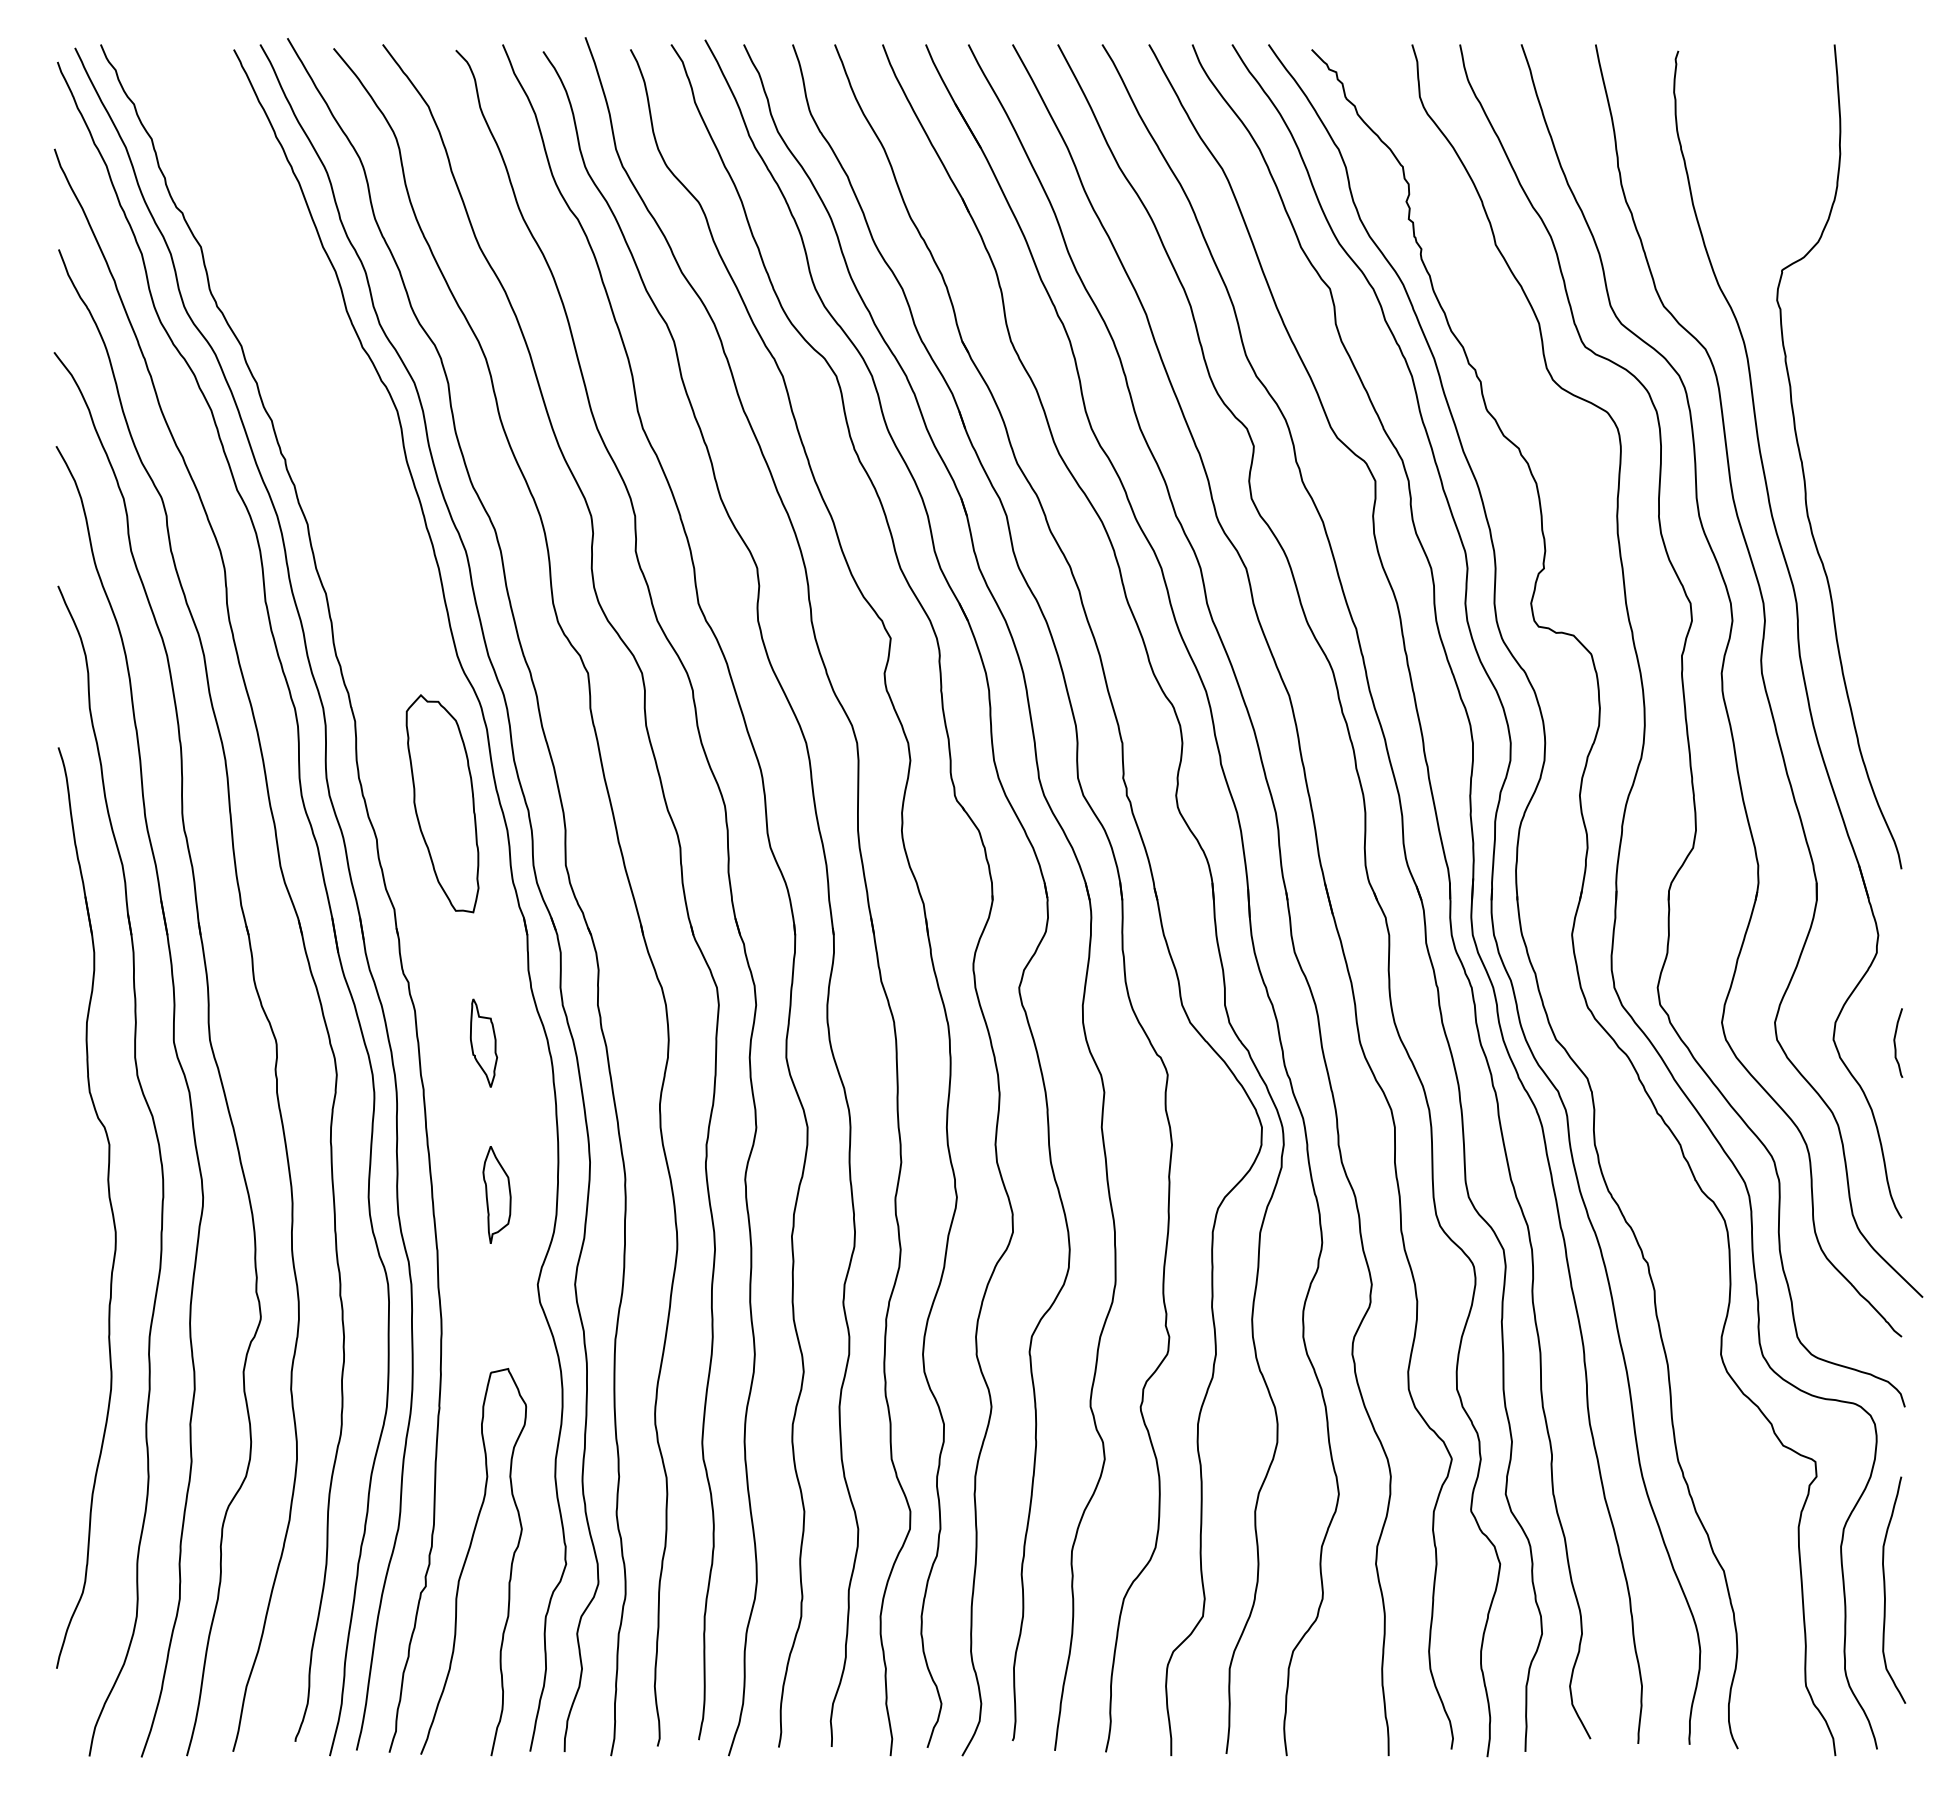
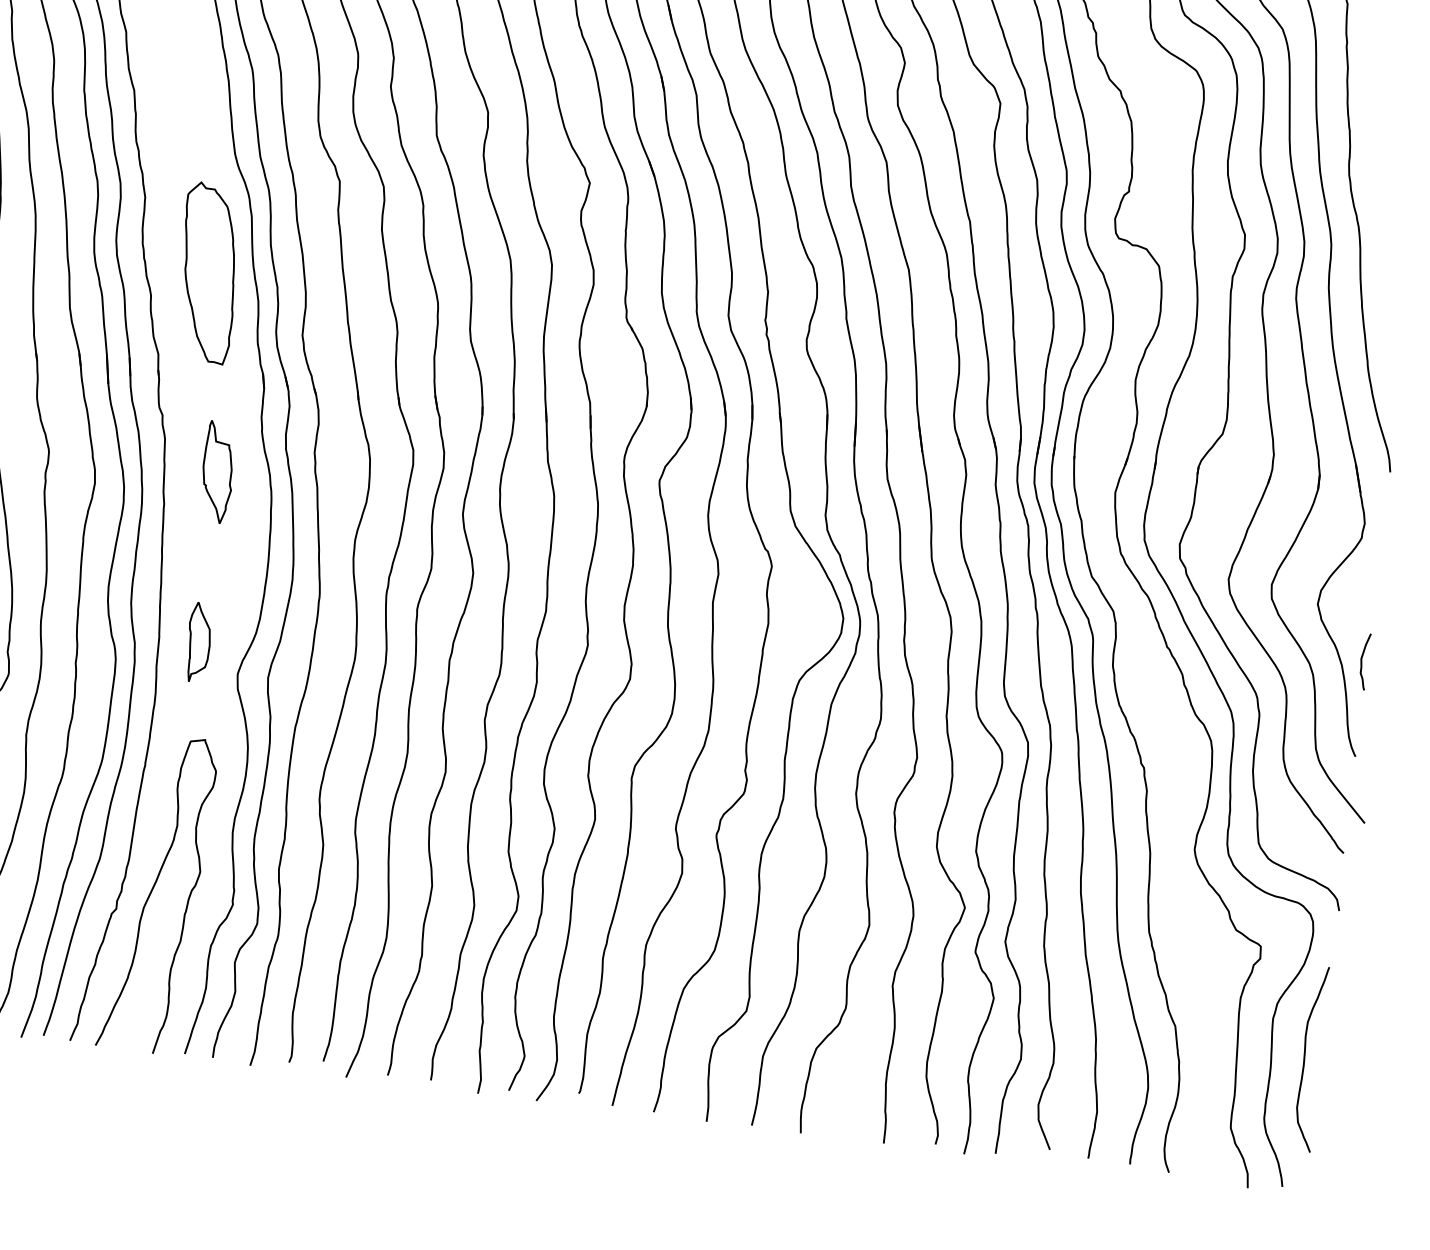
part: (483, 1042) -> (217, 471), size x1.4
curve: (1895, 1042) -> (1362, 660), moved
part: (496, 1194) -> (198, 642), moved

